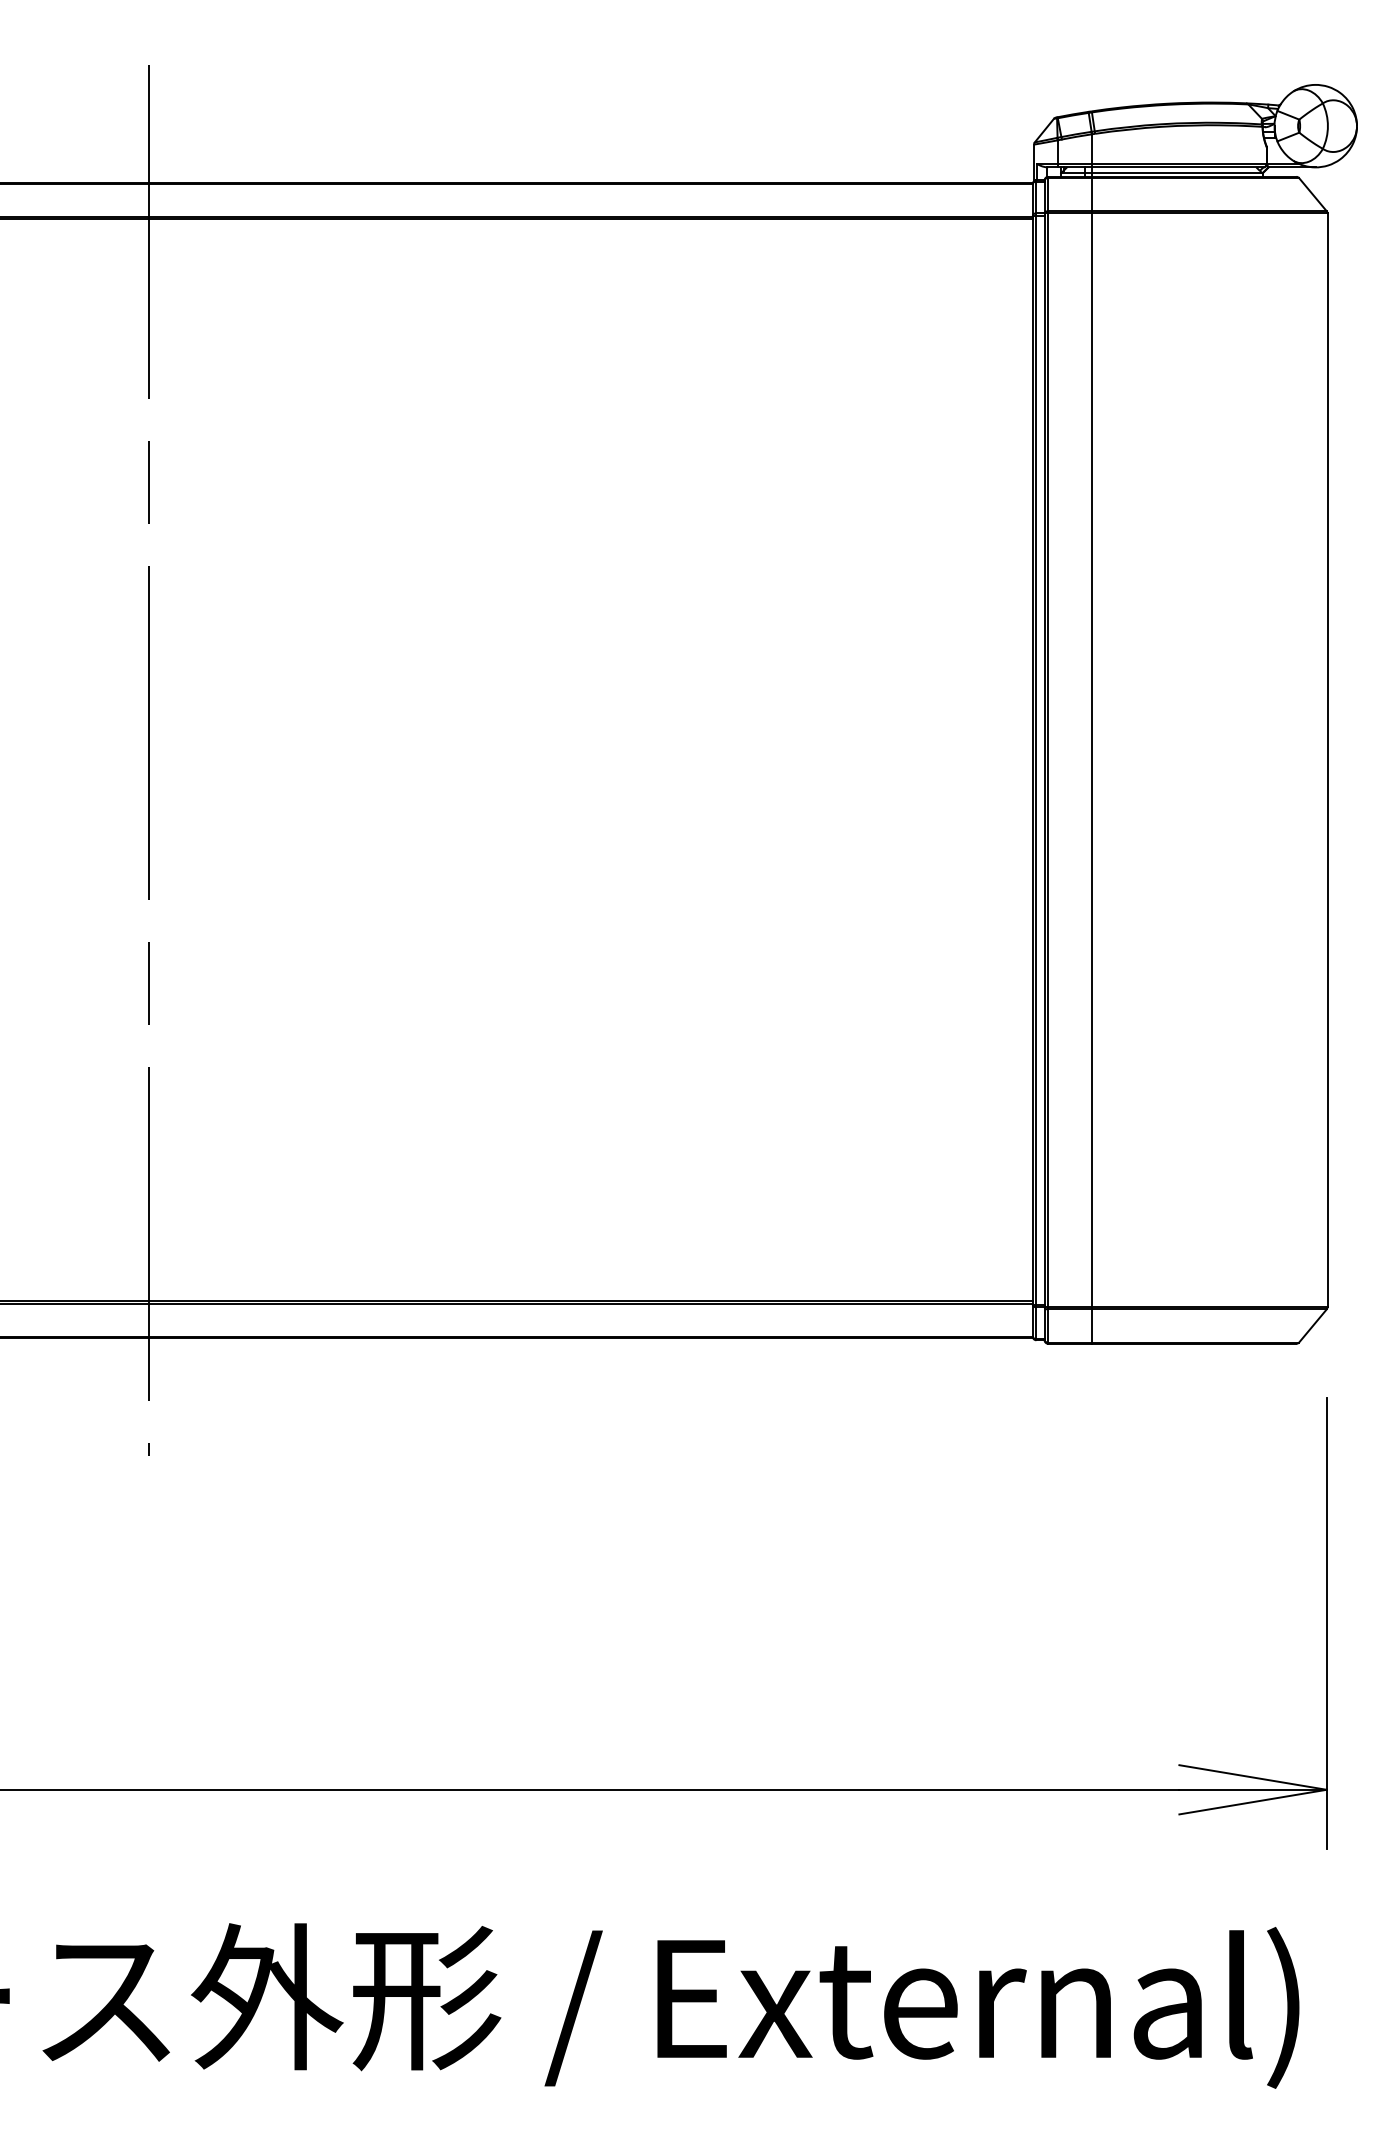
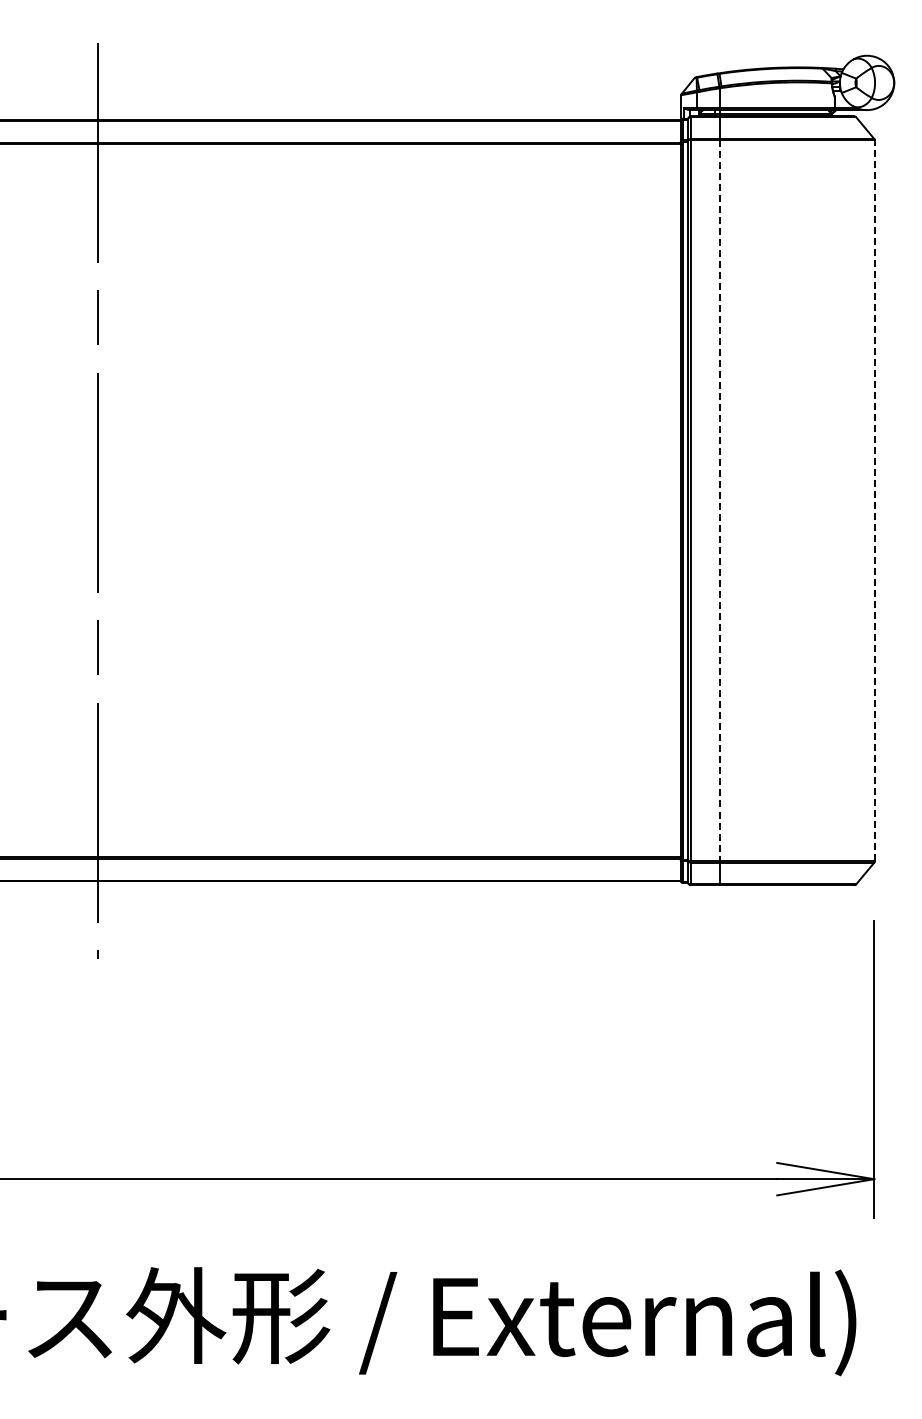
line: (1327, 759) -> (874, 500), solid -> dashed
line: (1091, 761) -> (719, 501), solid -> dashed

